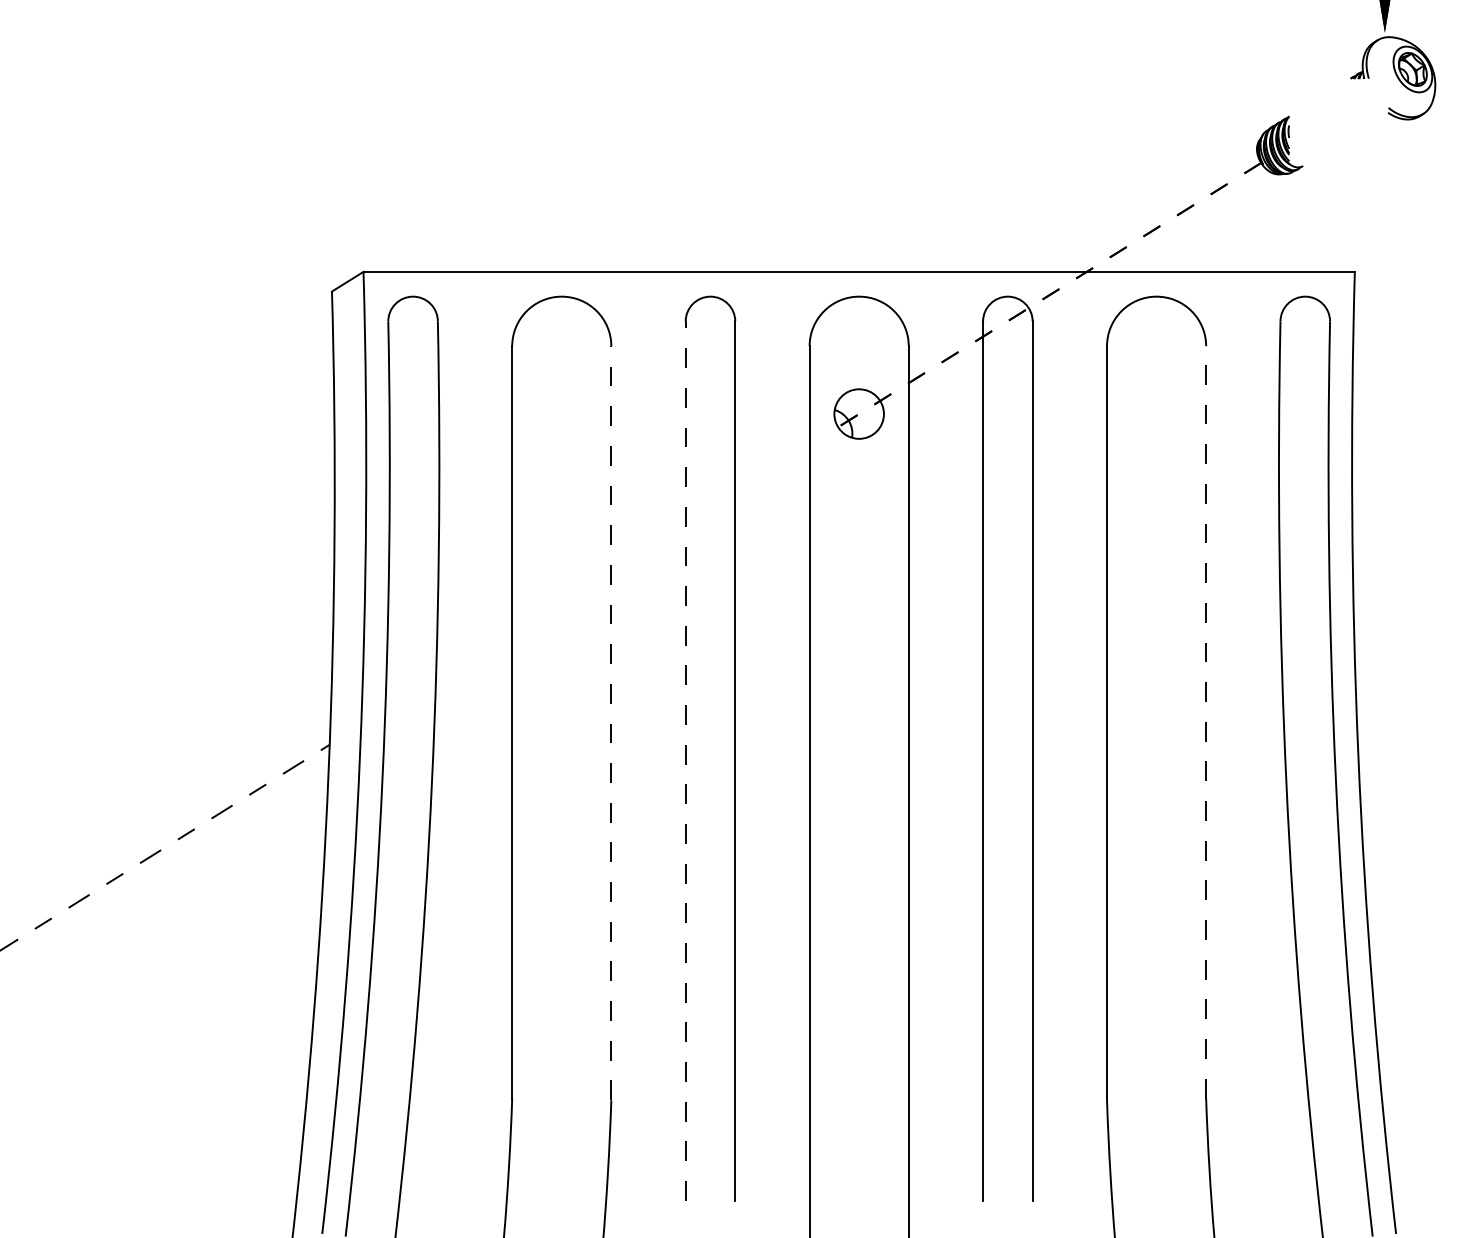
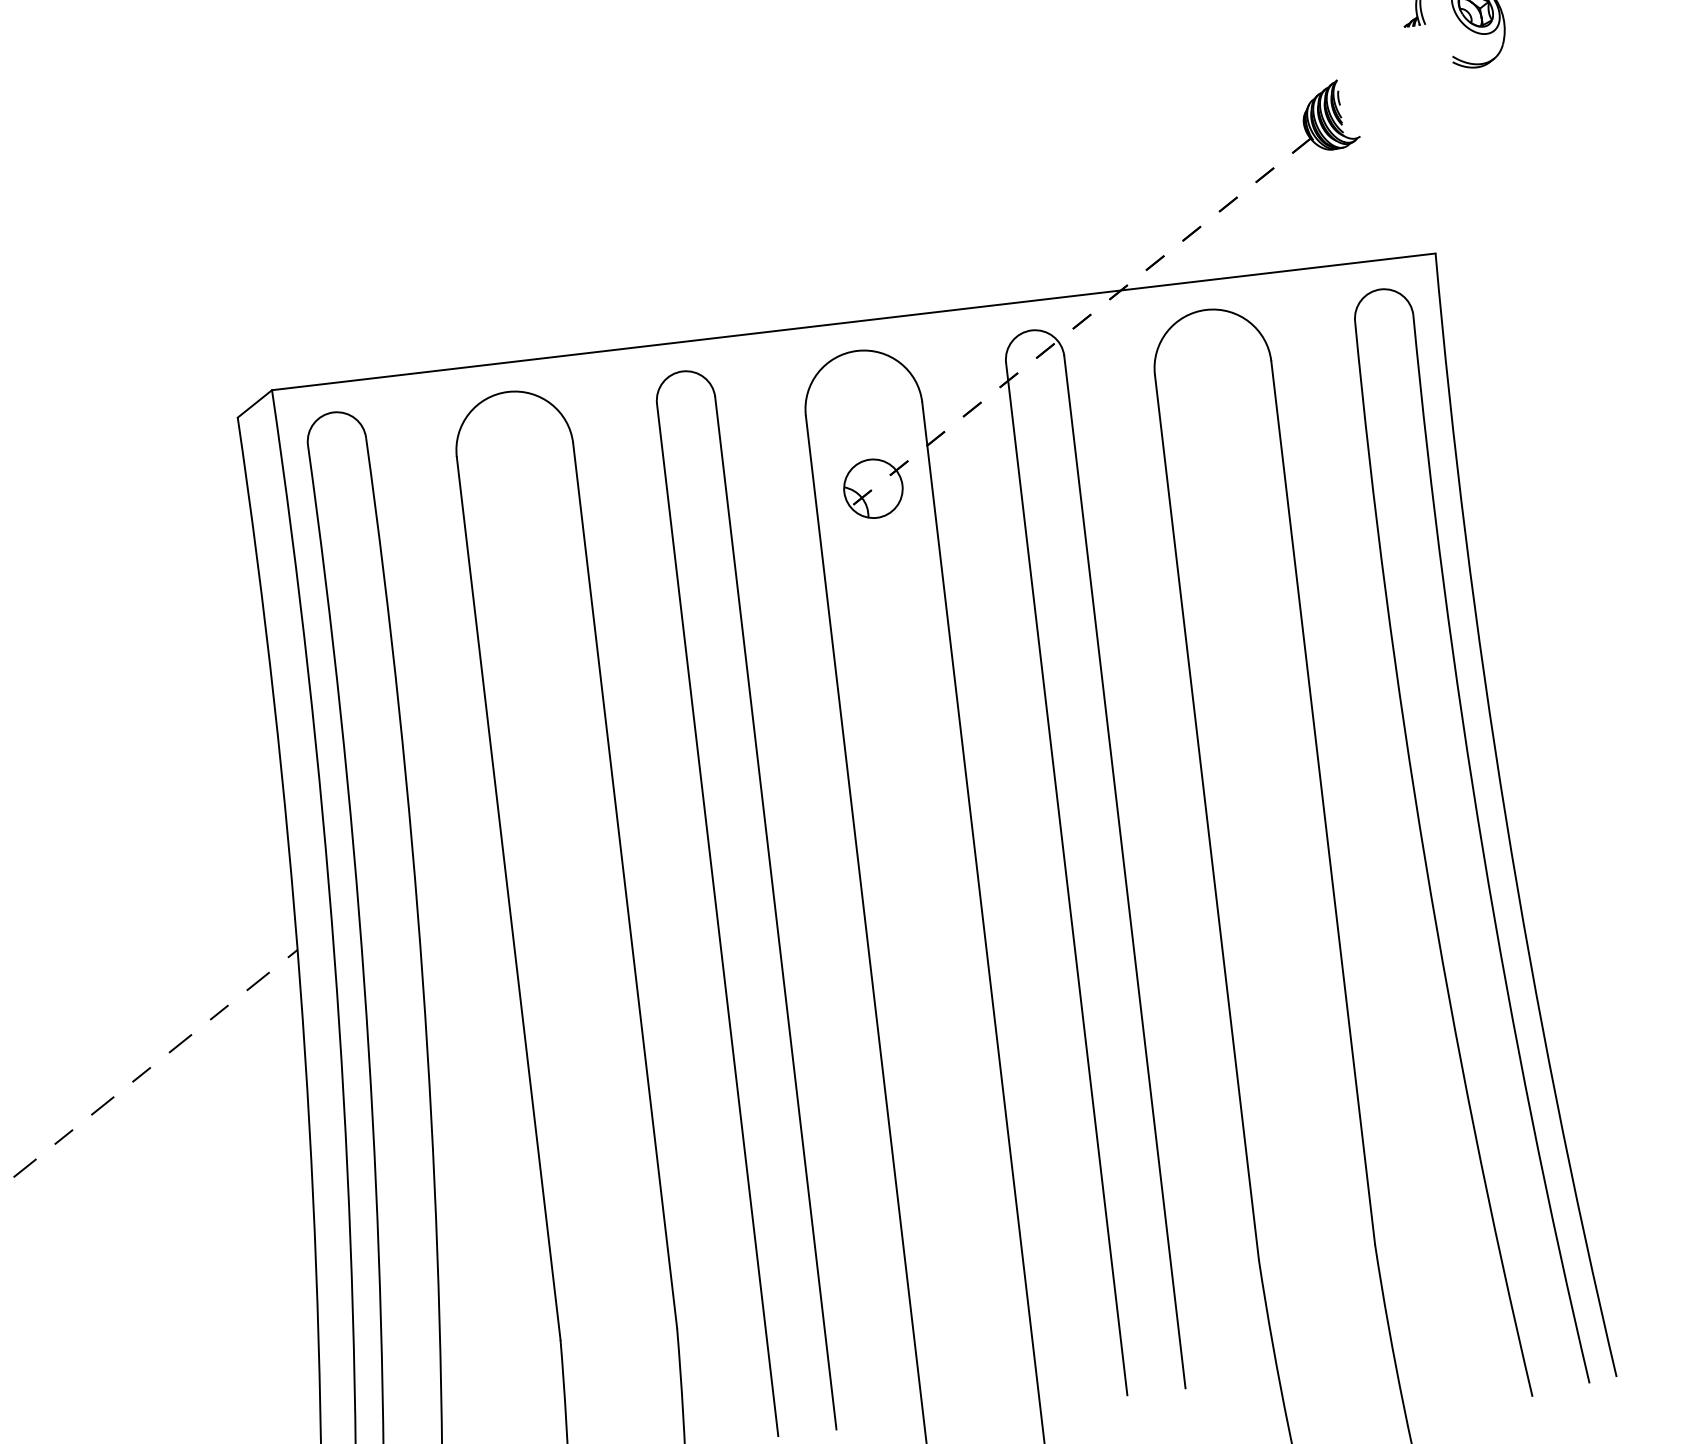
line: (1206, 721) -> (1323, 801), dashed -> solid
line: (611, 722) -> (625, 884), dashed -> solid
line: (685, 761) -> (717, 920), dashed -> solid

